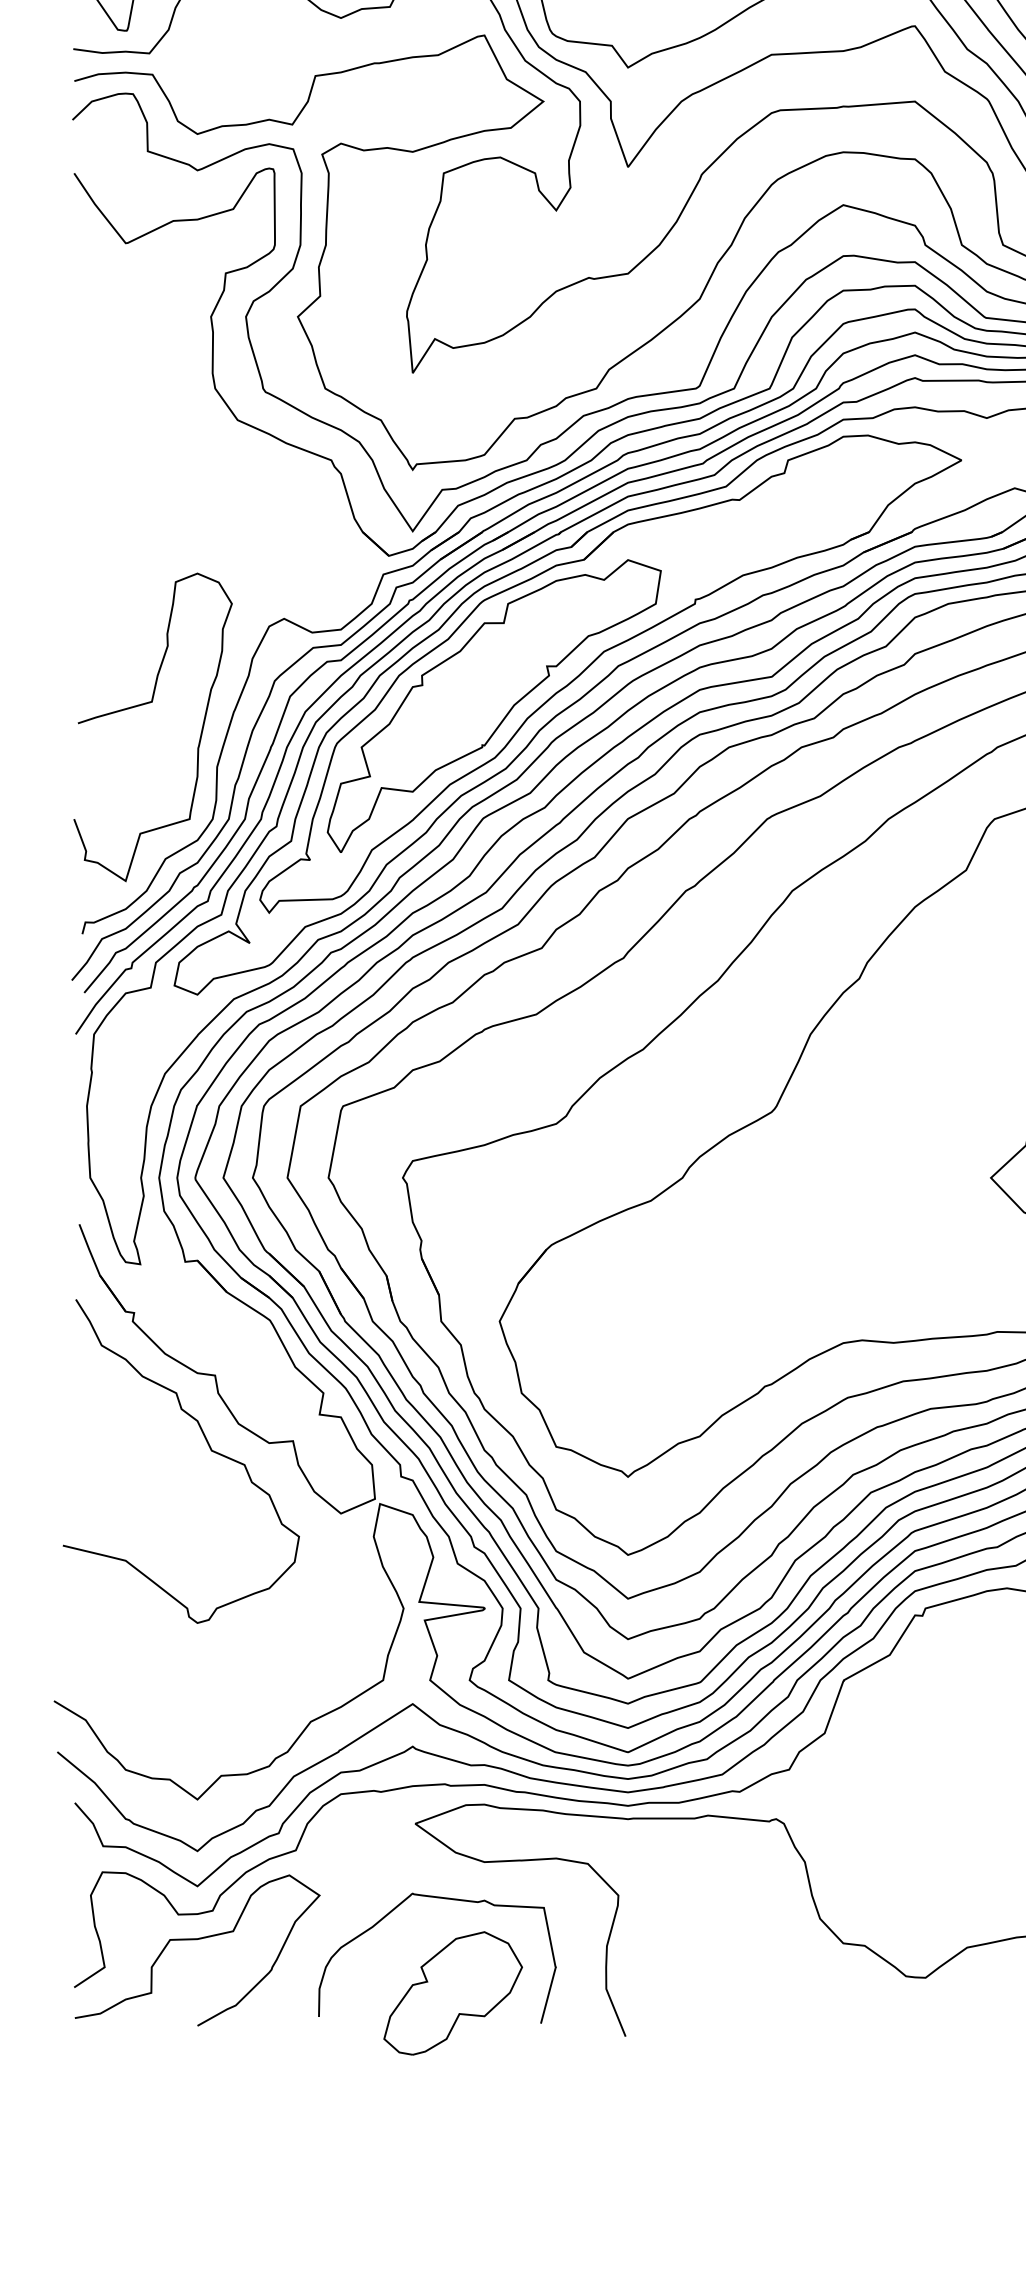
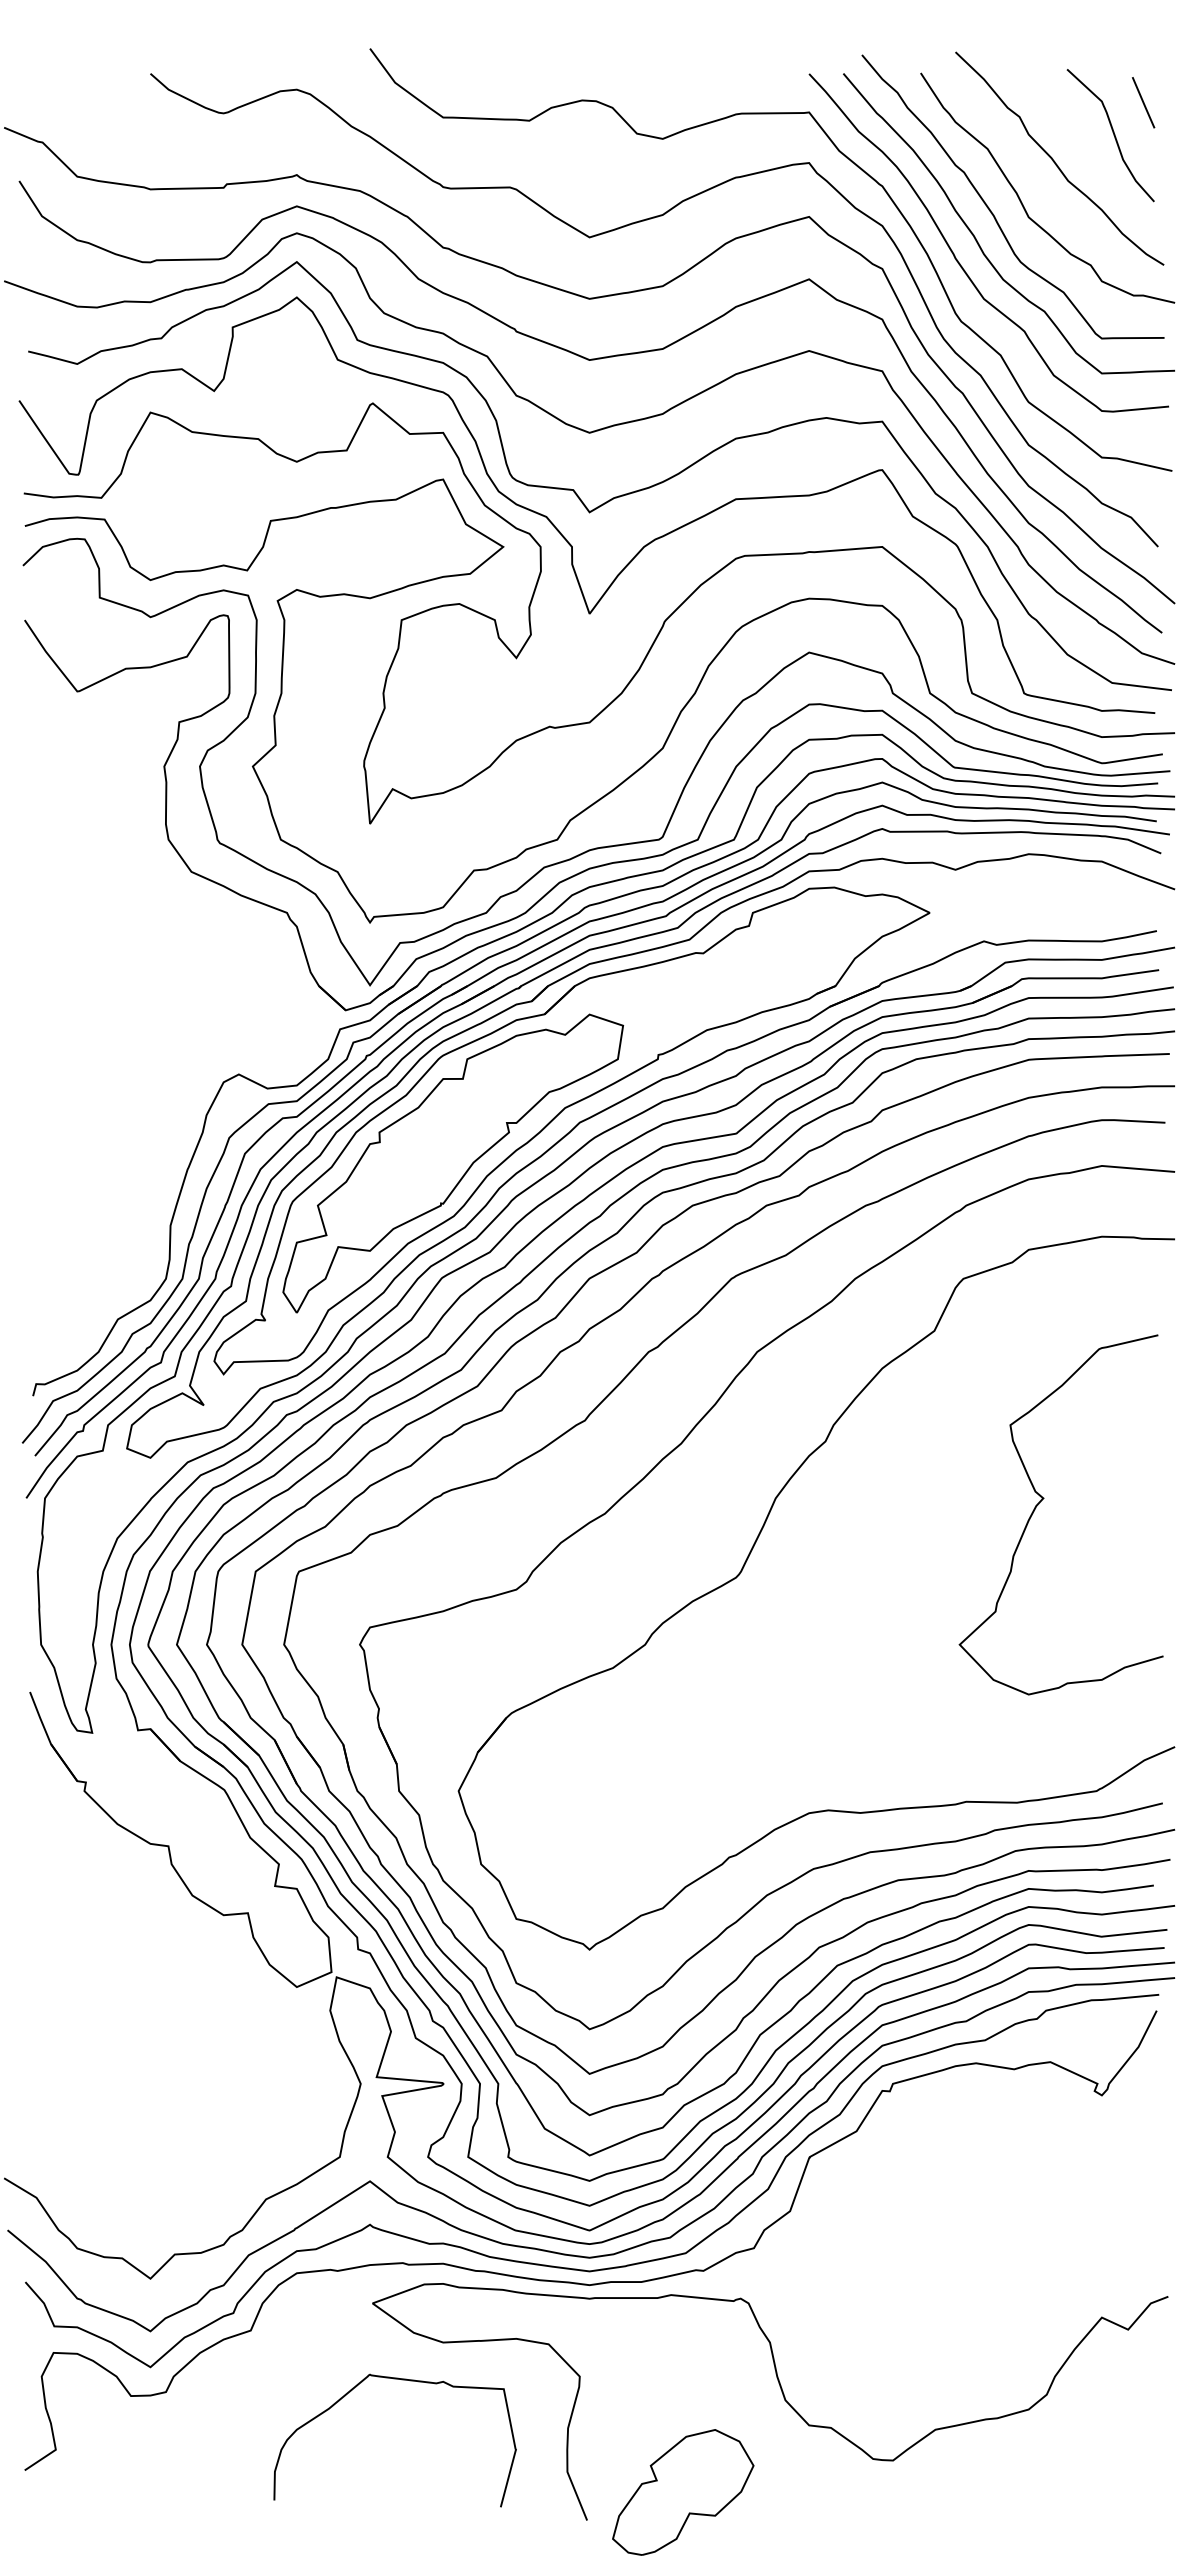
curve: (148, 704) -> (100, 1161), removed
curve: (208, 1446) -> (161, 1918), removed
curve: (194, 1940) -> (147, 2422), removed
part: (453, 1993) -> (683, 2492), moved

